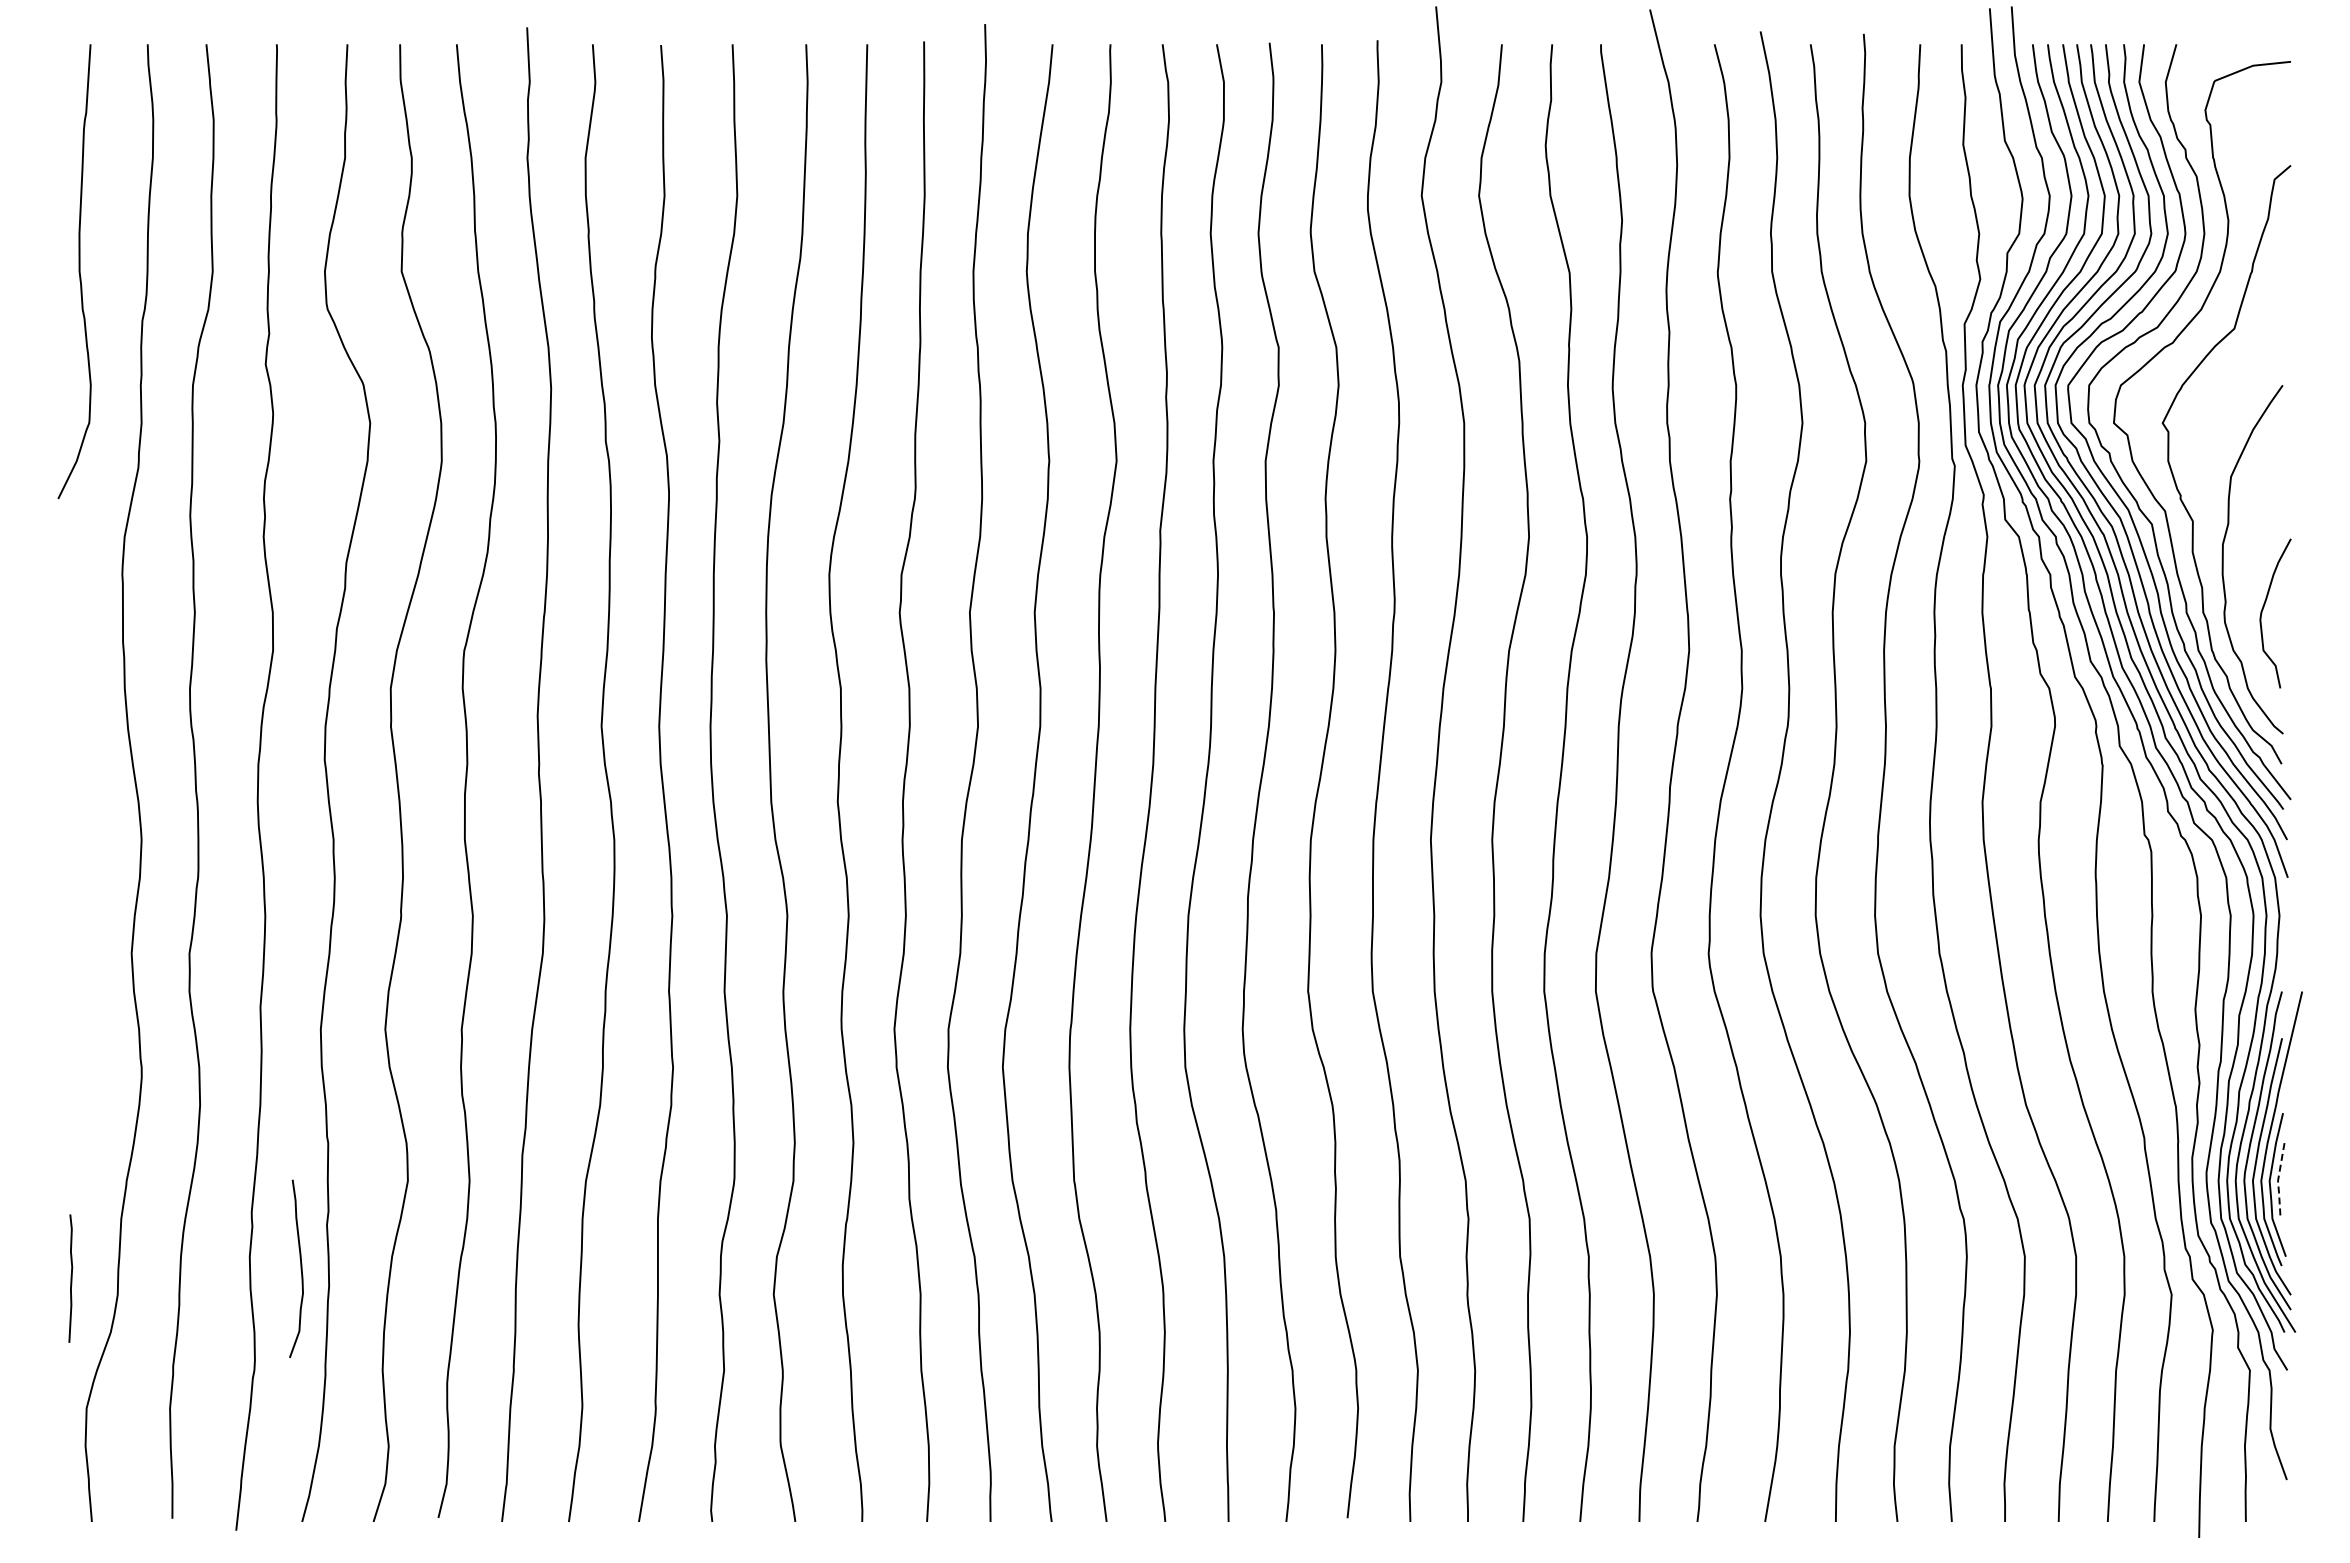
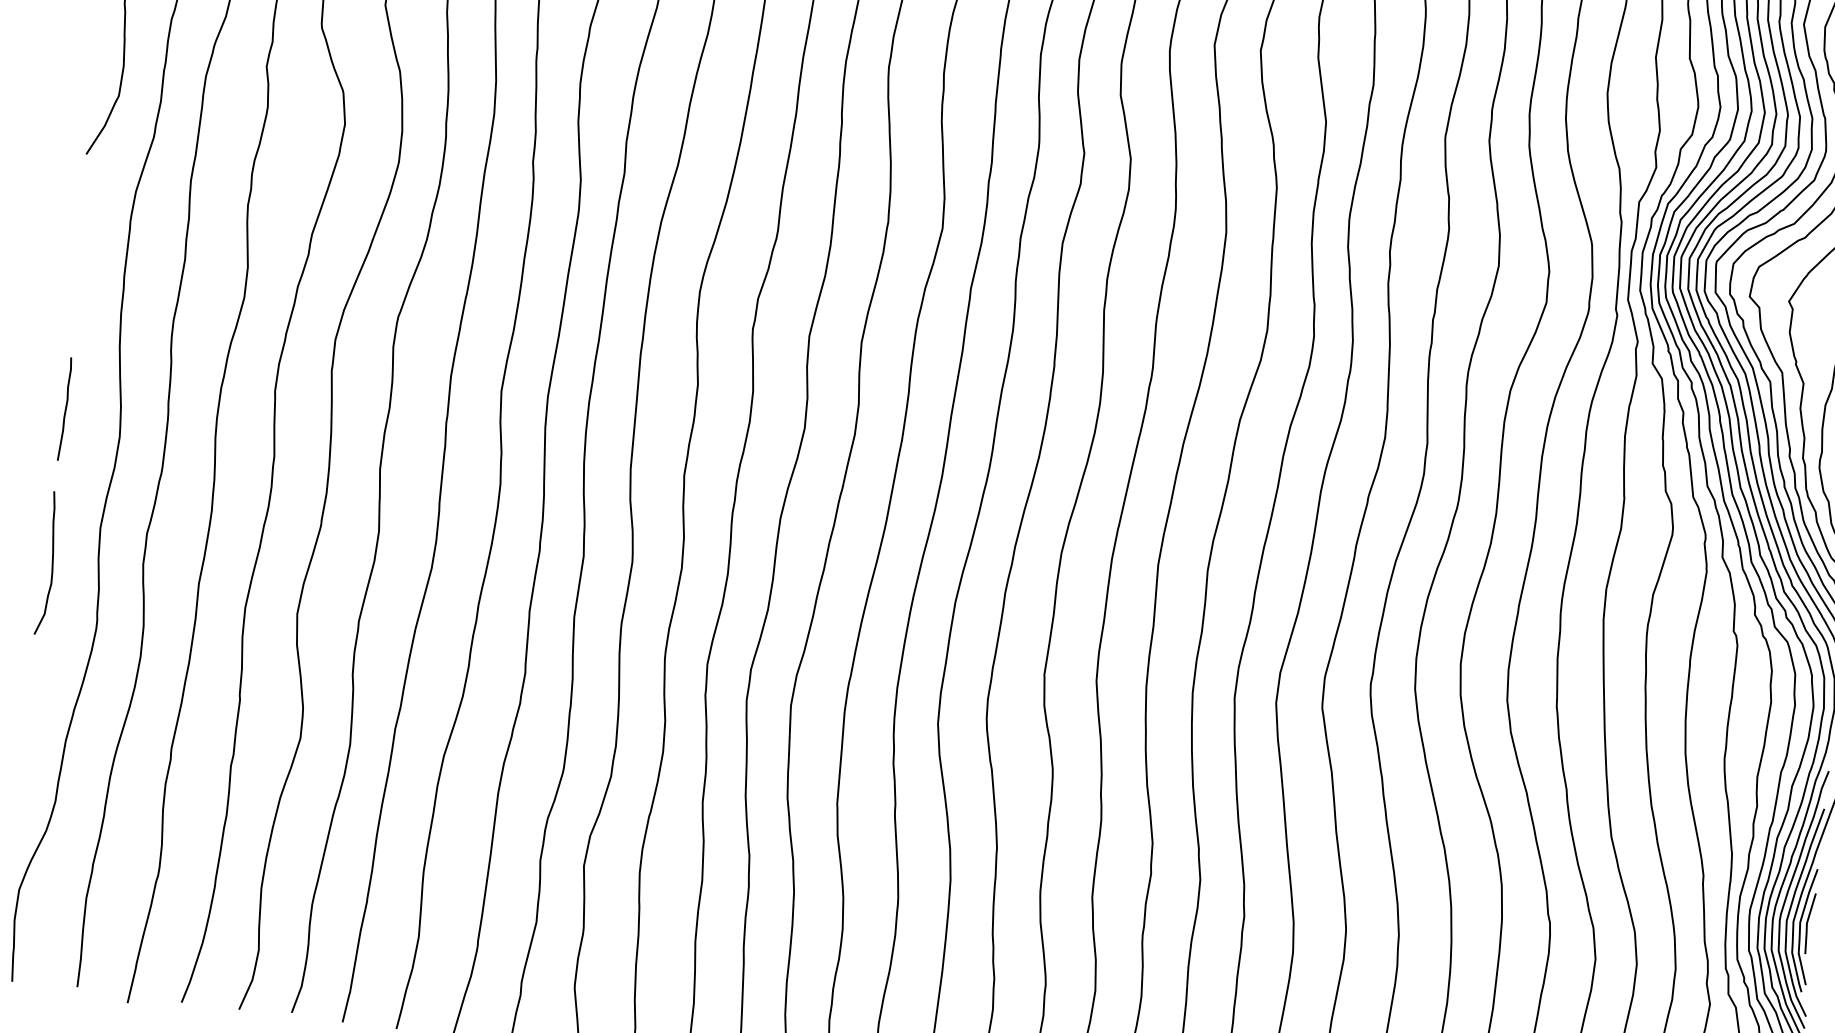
line: (2278, 1180) -> (1807, 923), dashed -> solid
curve: (300, 1268) -> (51, 563), moved
curve: (70, 1278) -> (65, 409), moved

